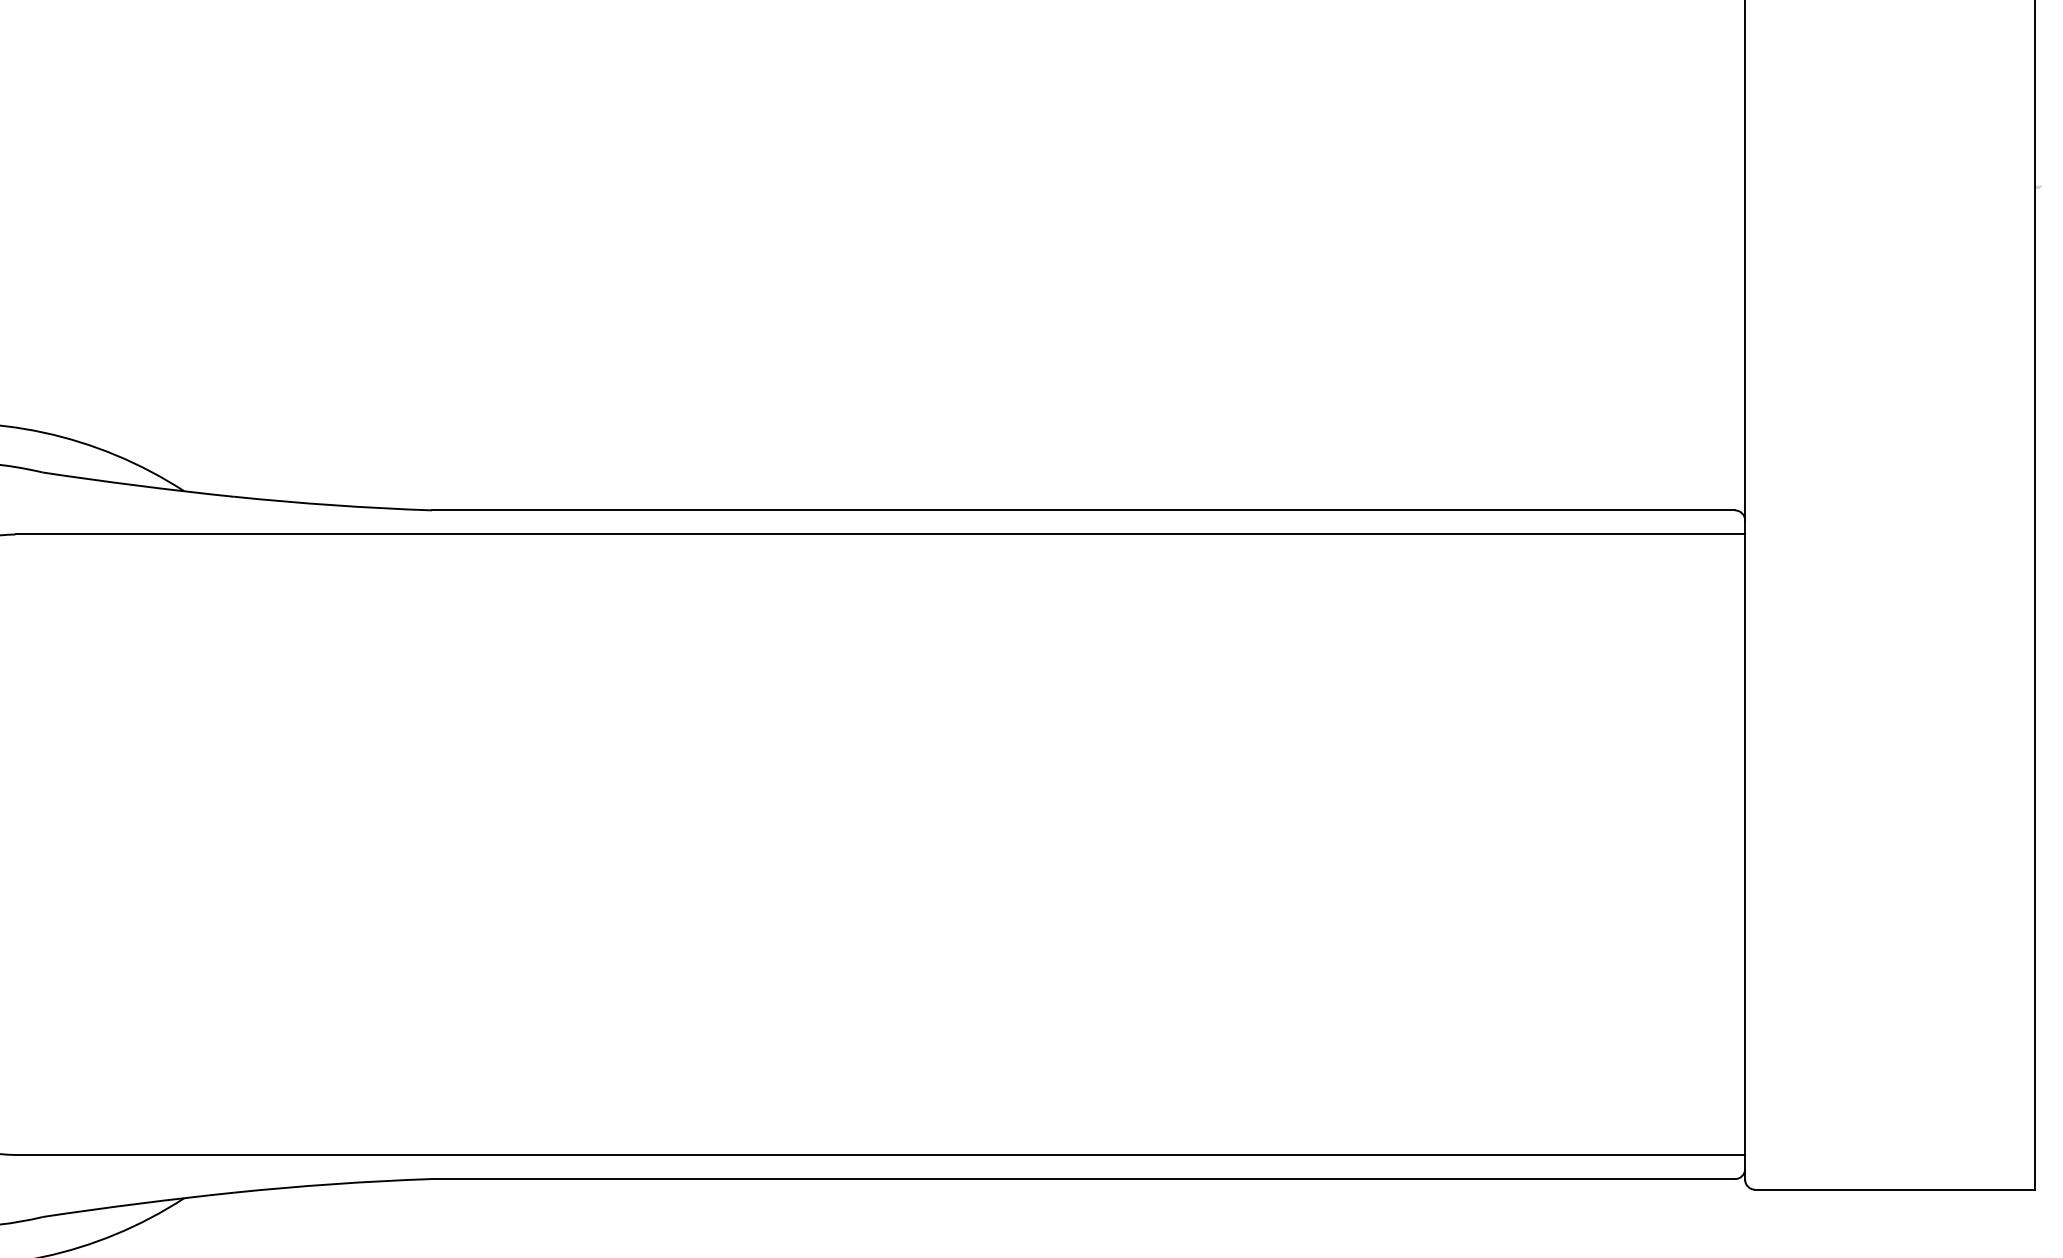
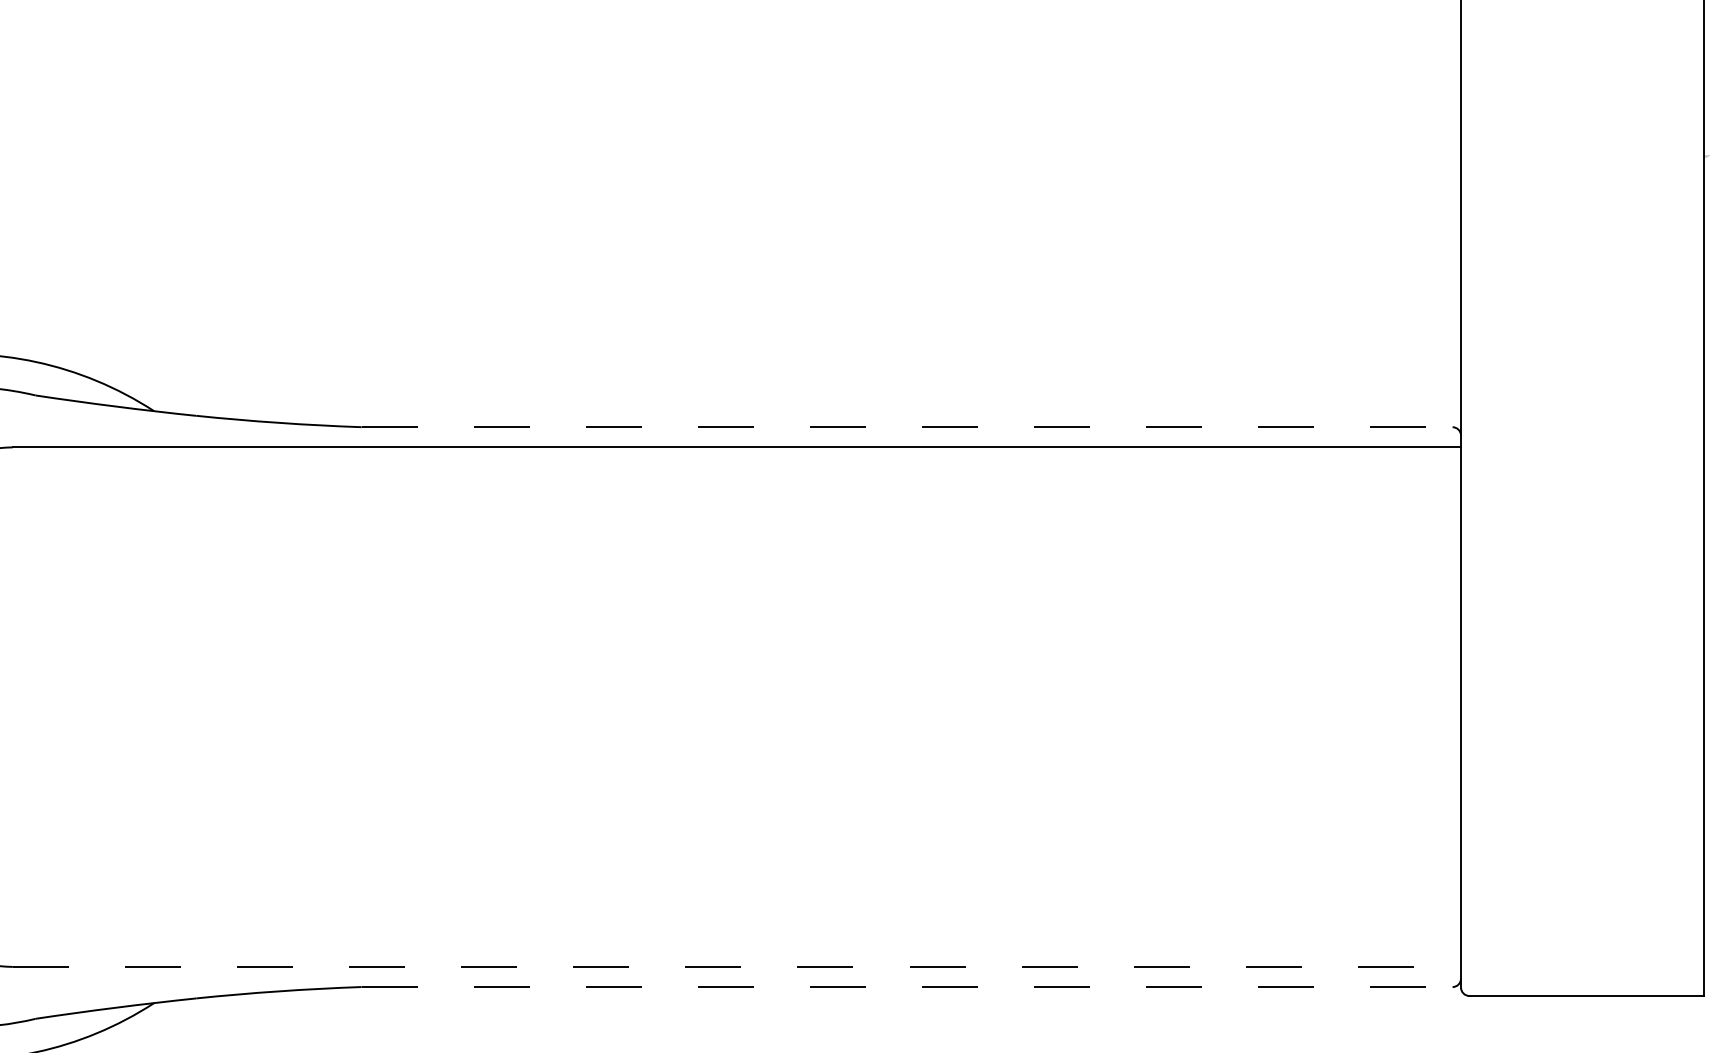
line: (1084, 510) -> (907, 427), solid -> dashed
line: (880, 1155) -> (737, 967), solid -> dashed
line: (1084, 1179) -> (907, 987), solid -> dashed

